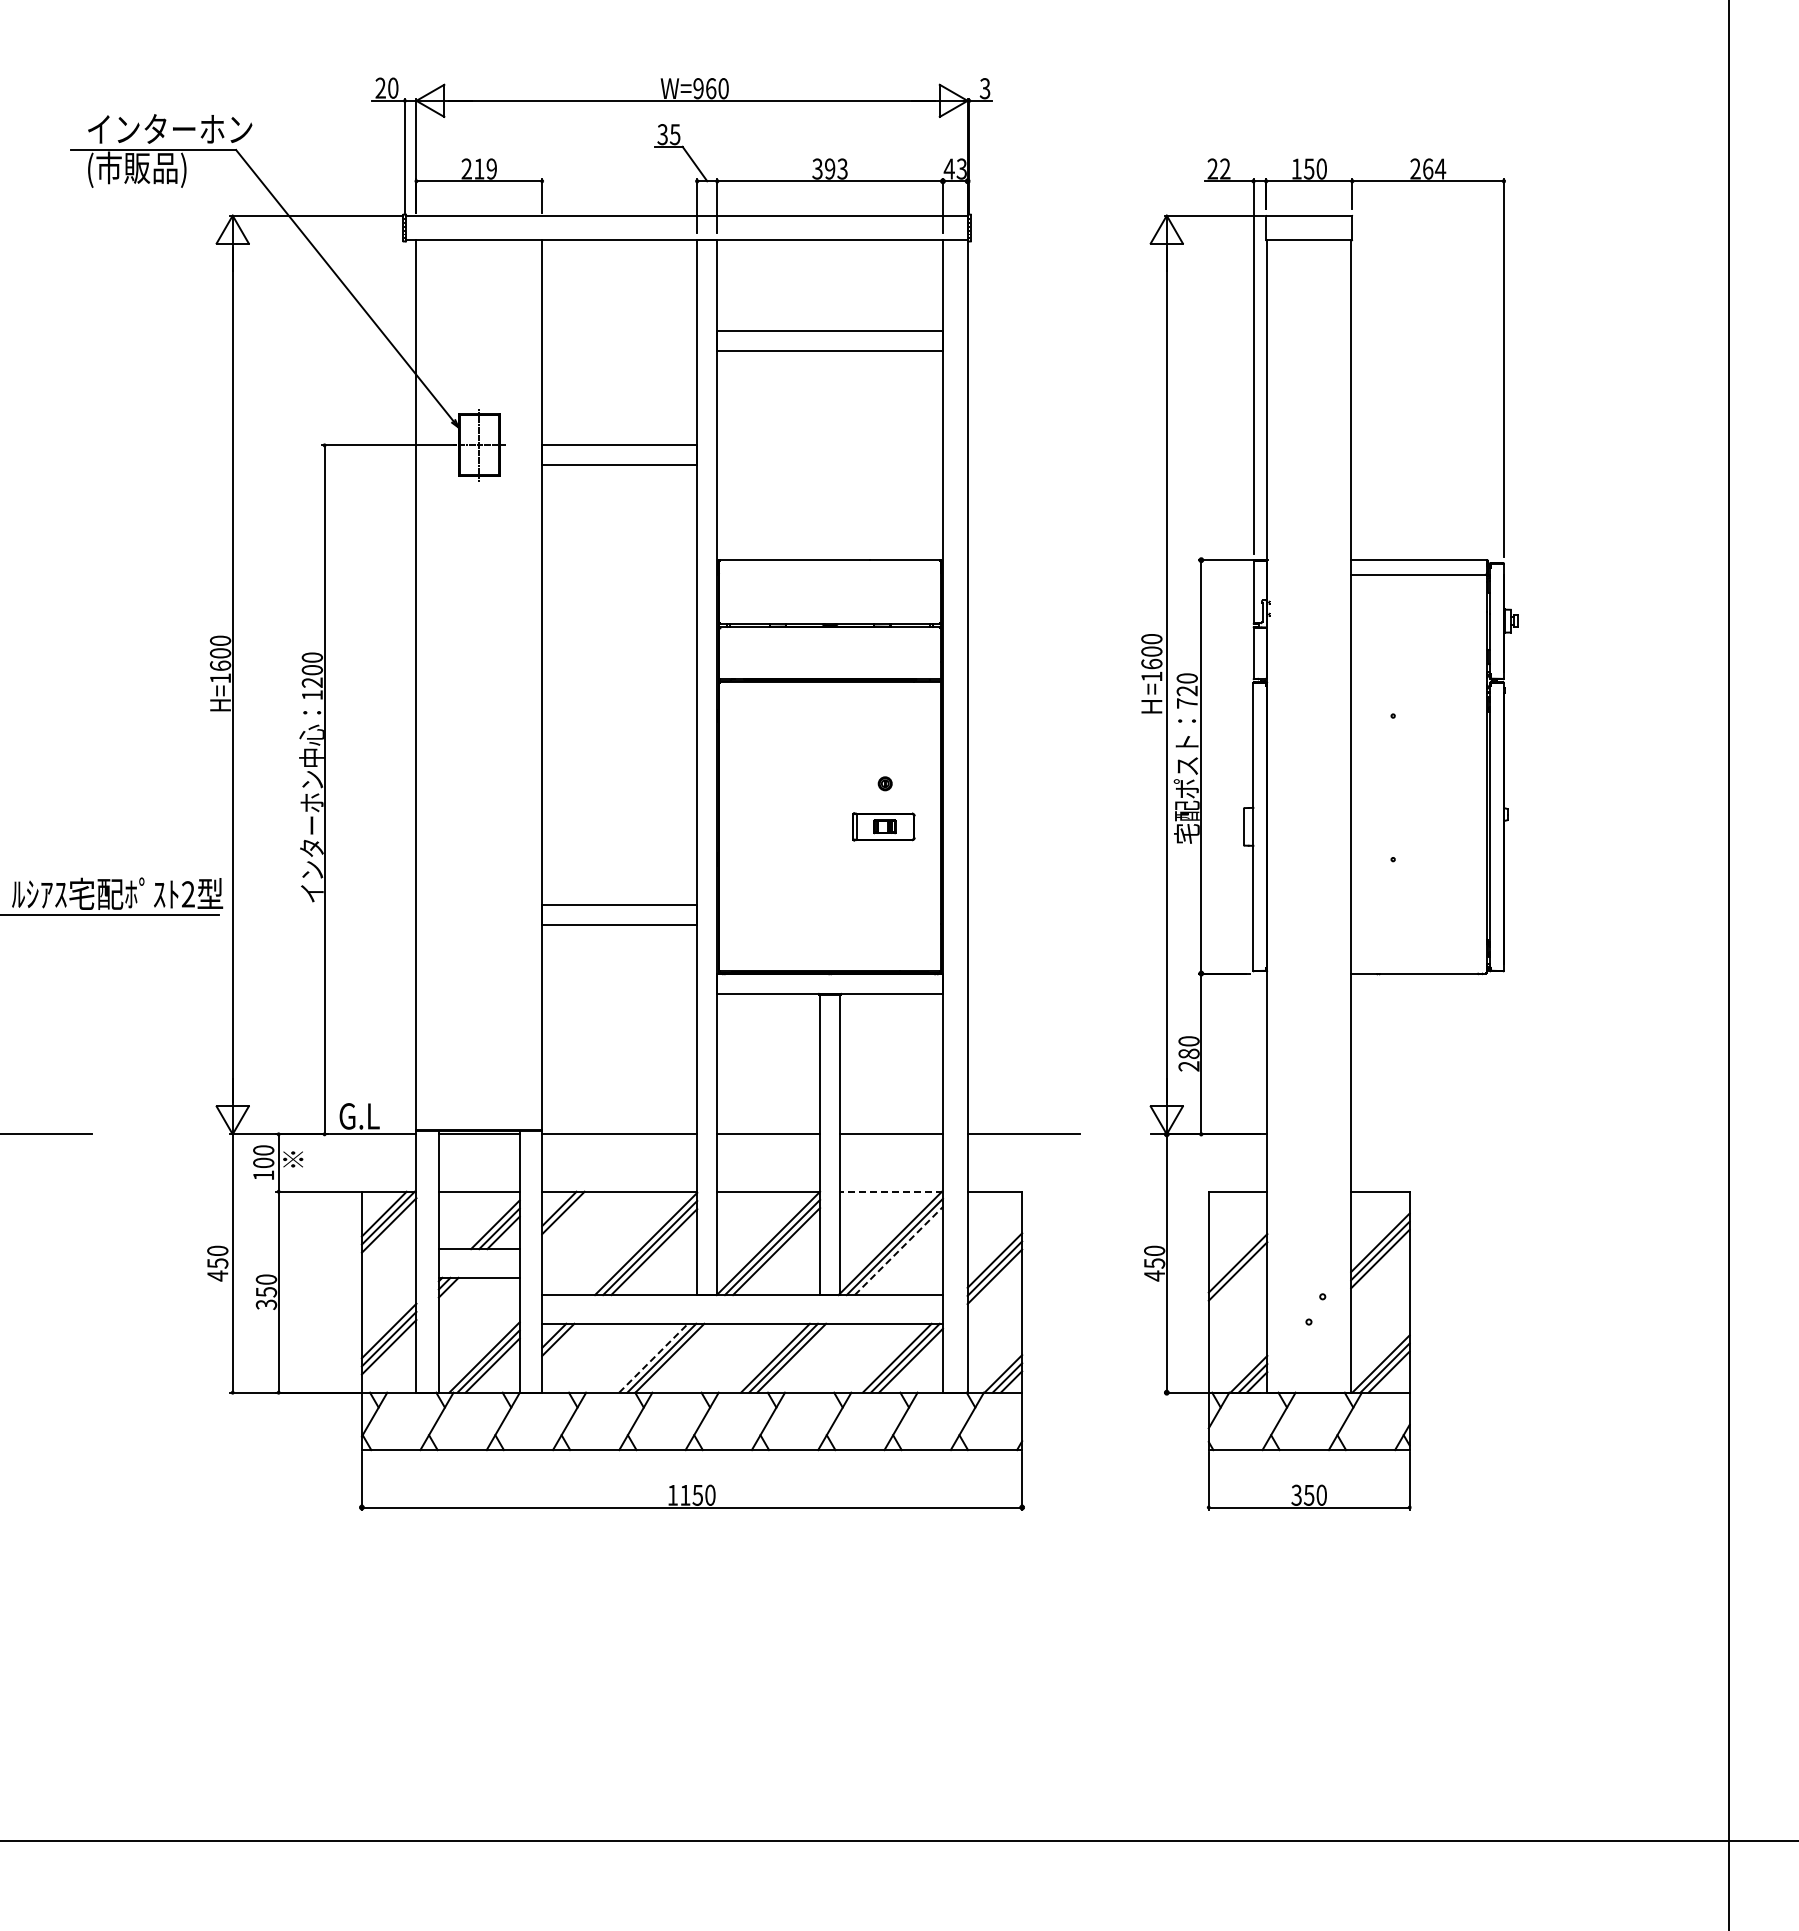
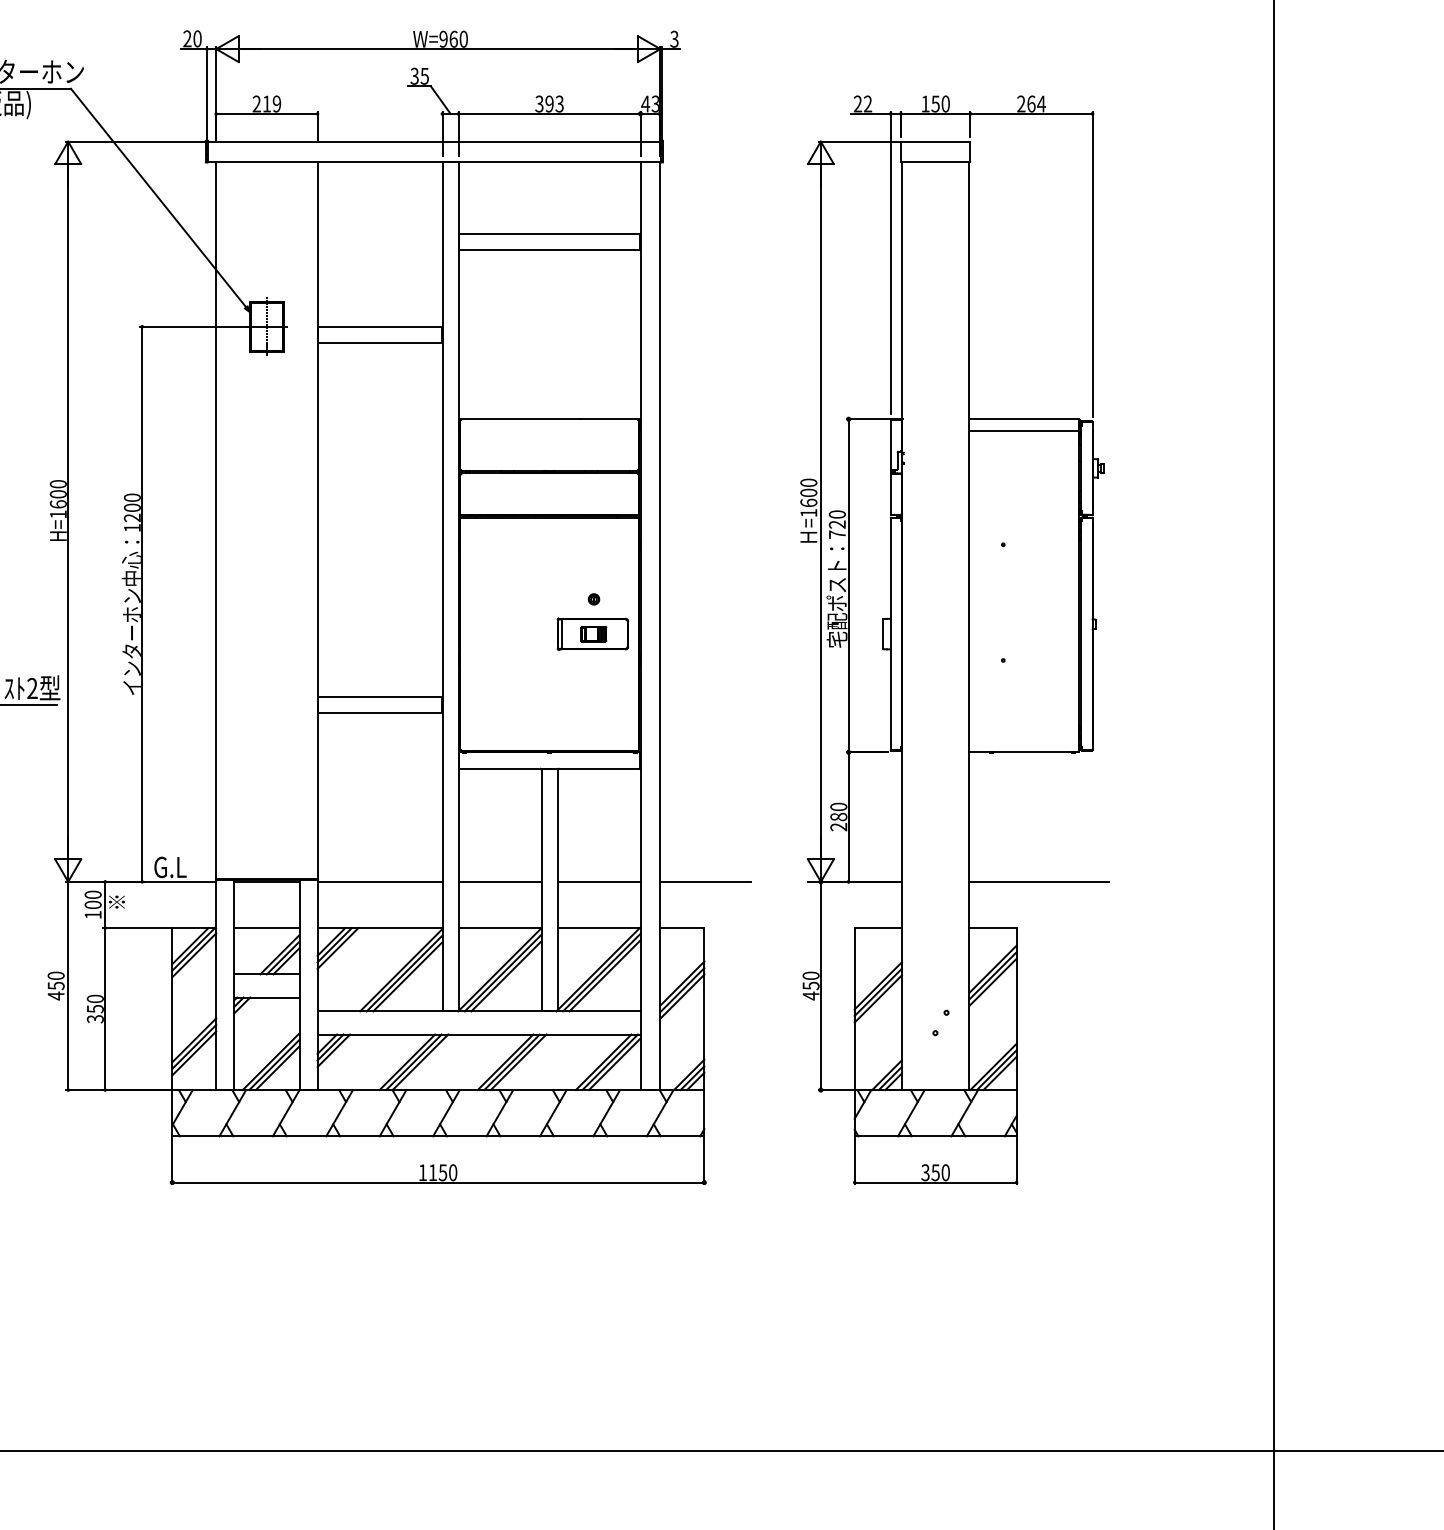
part: (883, 826) -> (592, 633), size x1.43
line: (1437, 1134) -> (1039, 882), added
line: (891, 1191) -> (599, 927), dashed -> solid
line: (567, 1216) -> (337, 948), added
line: (899, 1250) -> (605, 975), dashed -> solid
line: (1237, 1279) -> (877, 998), added
line: (562, 1343) -> (333, 1050), added
line: (653, 1358) -> (407, 1062), dashed -> solid

